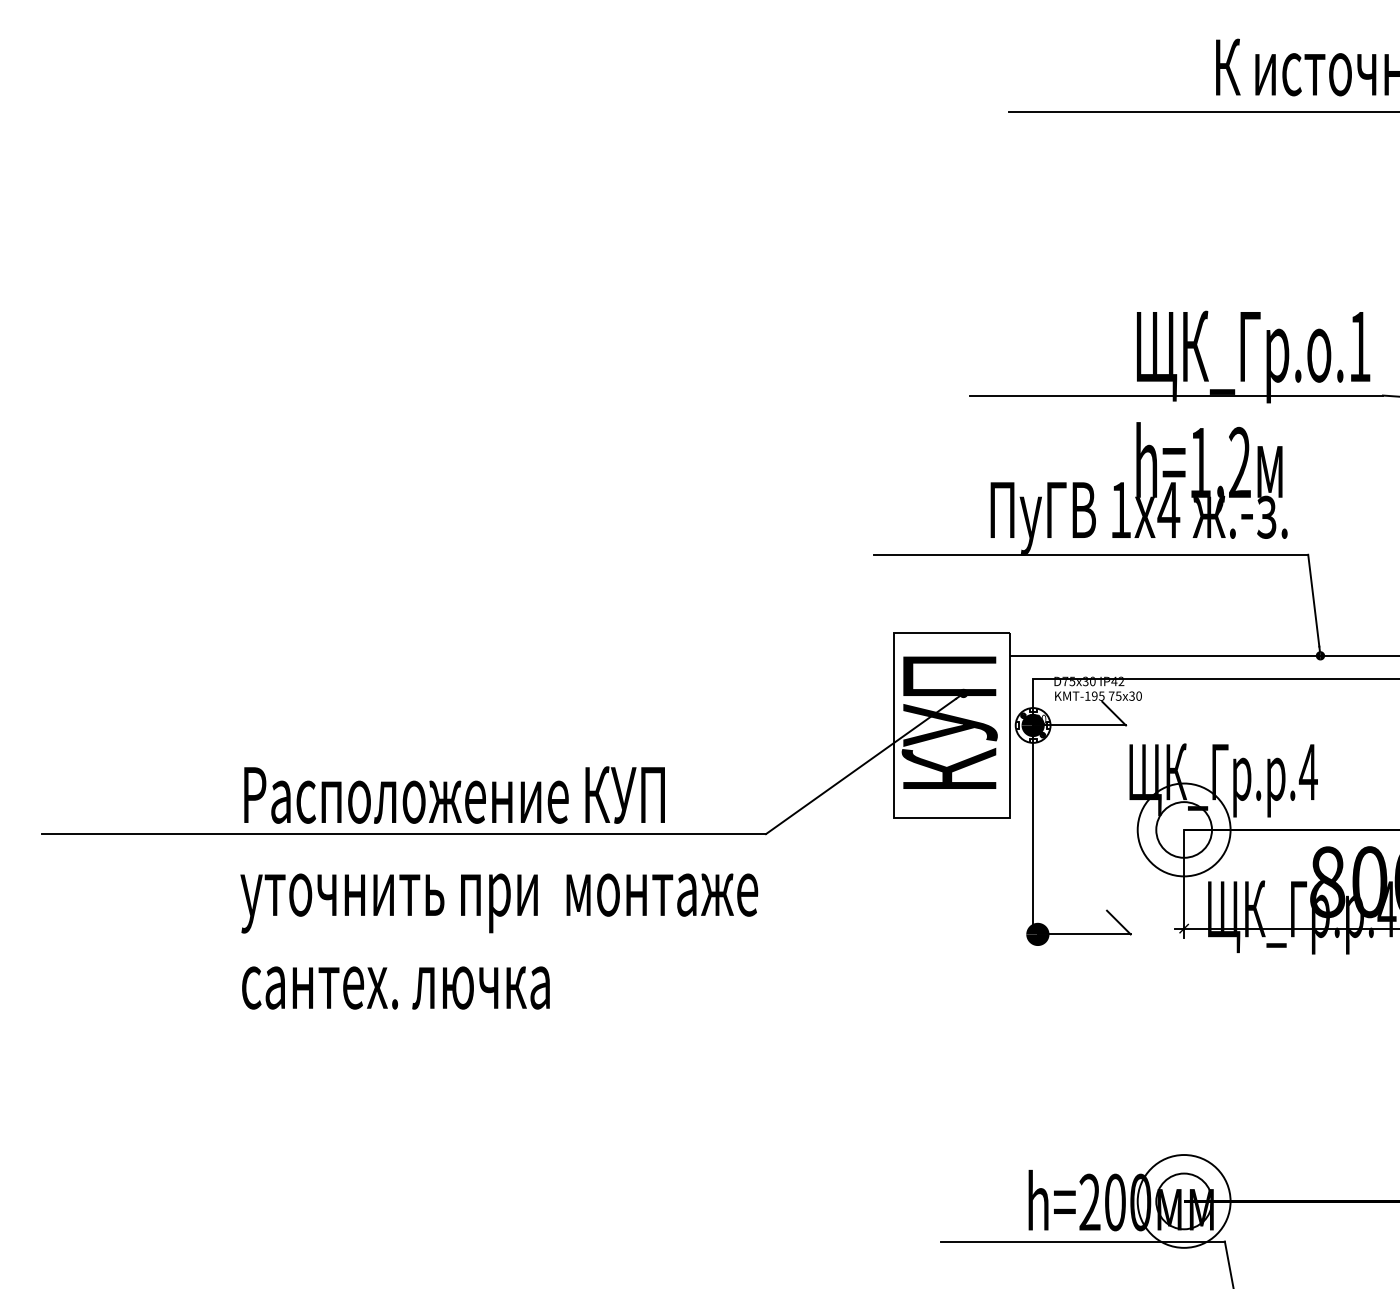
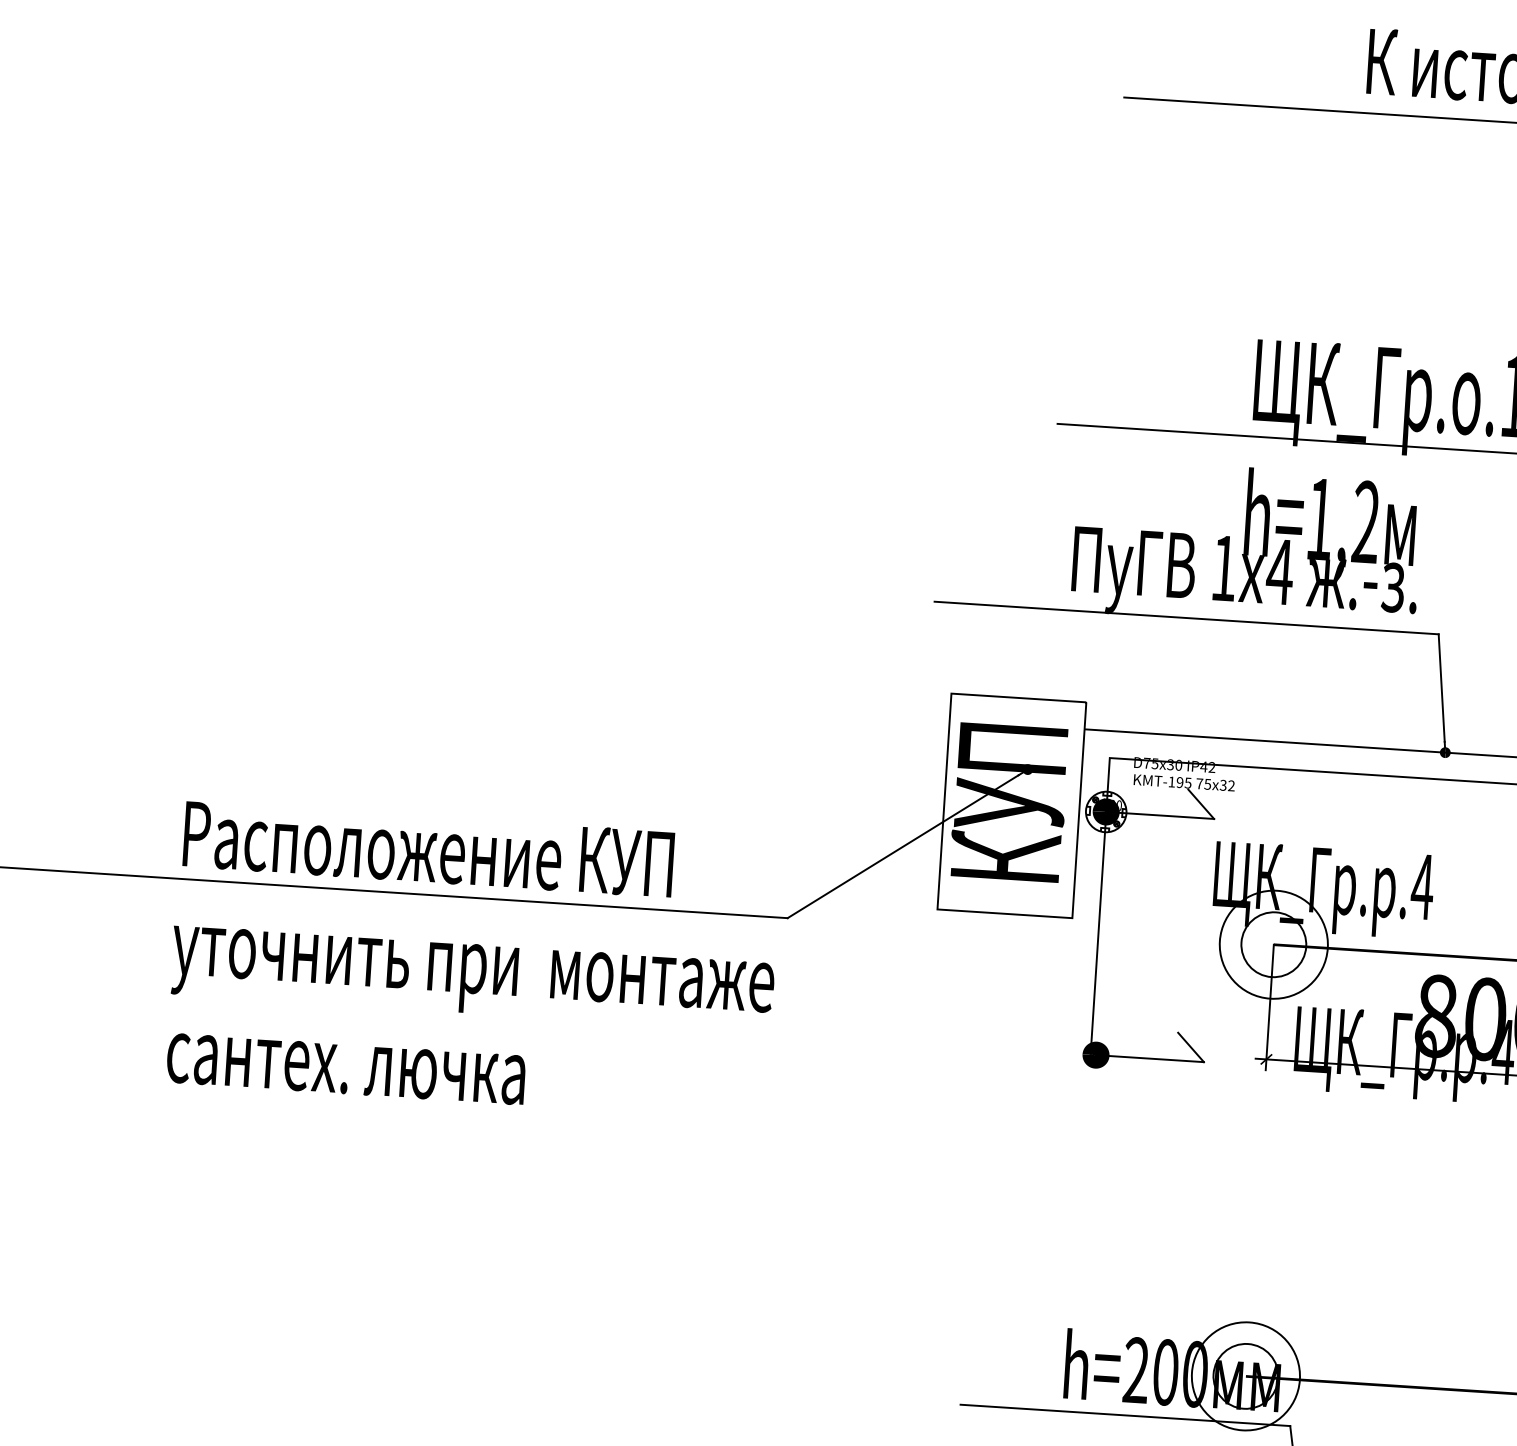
text: (1138, 695) -> (1230, 785), 30 -> 32

